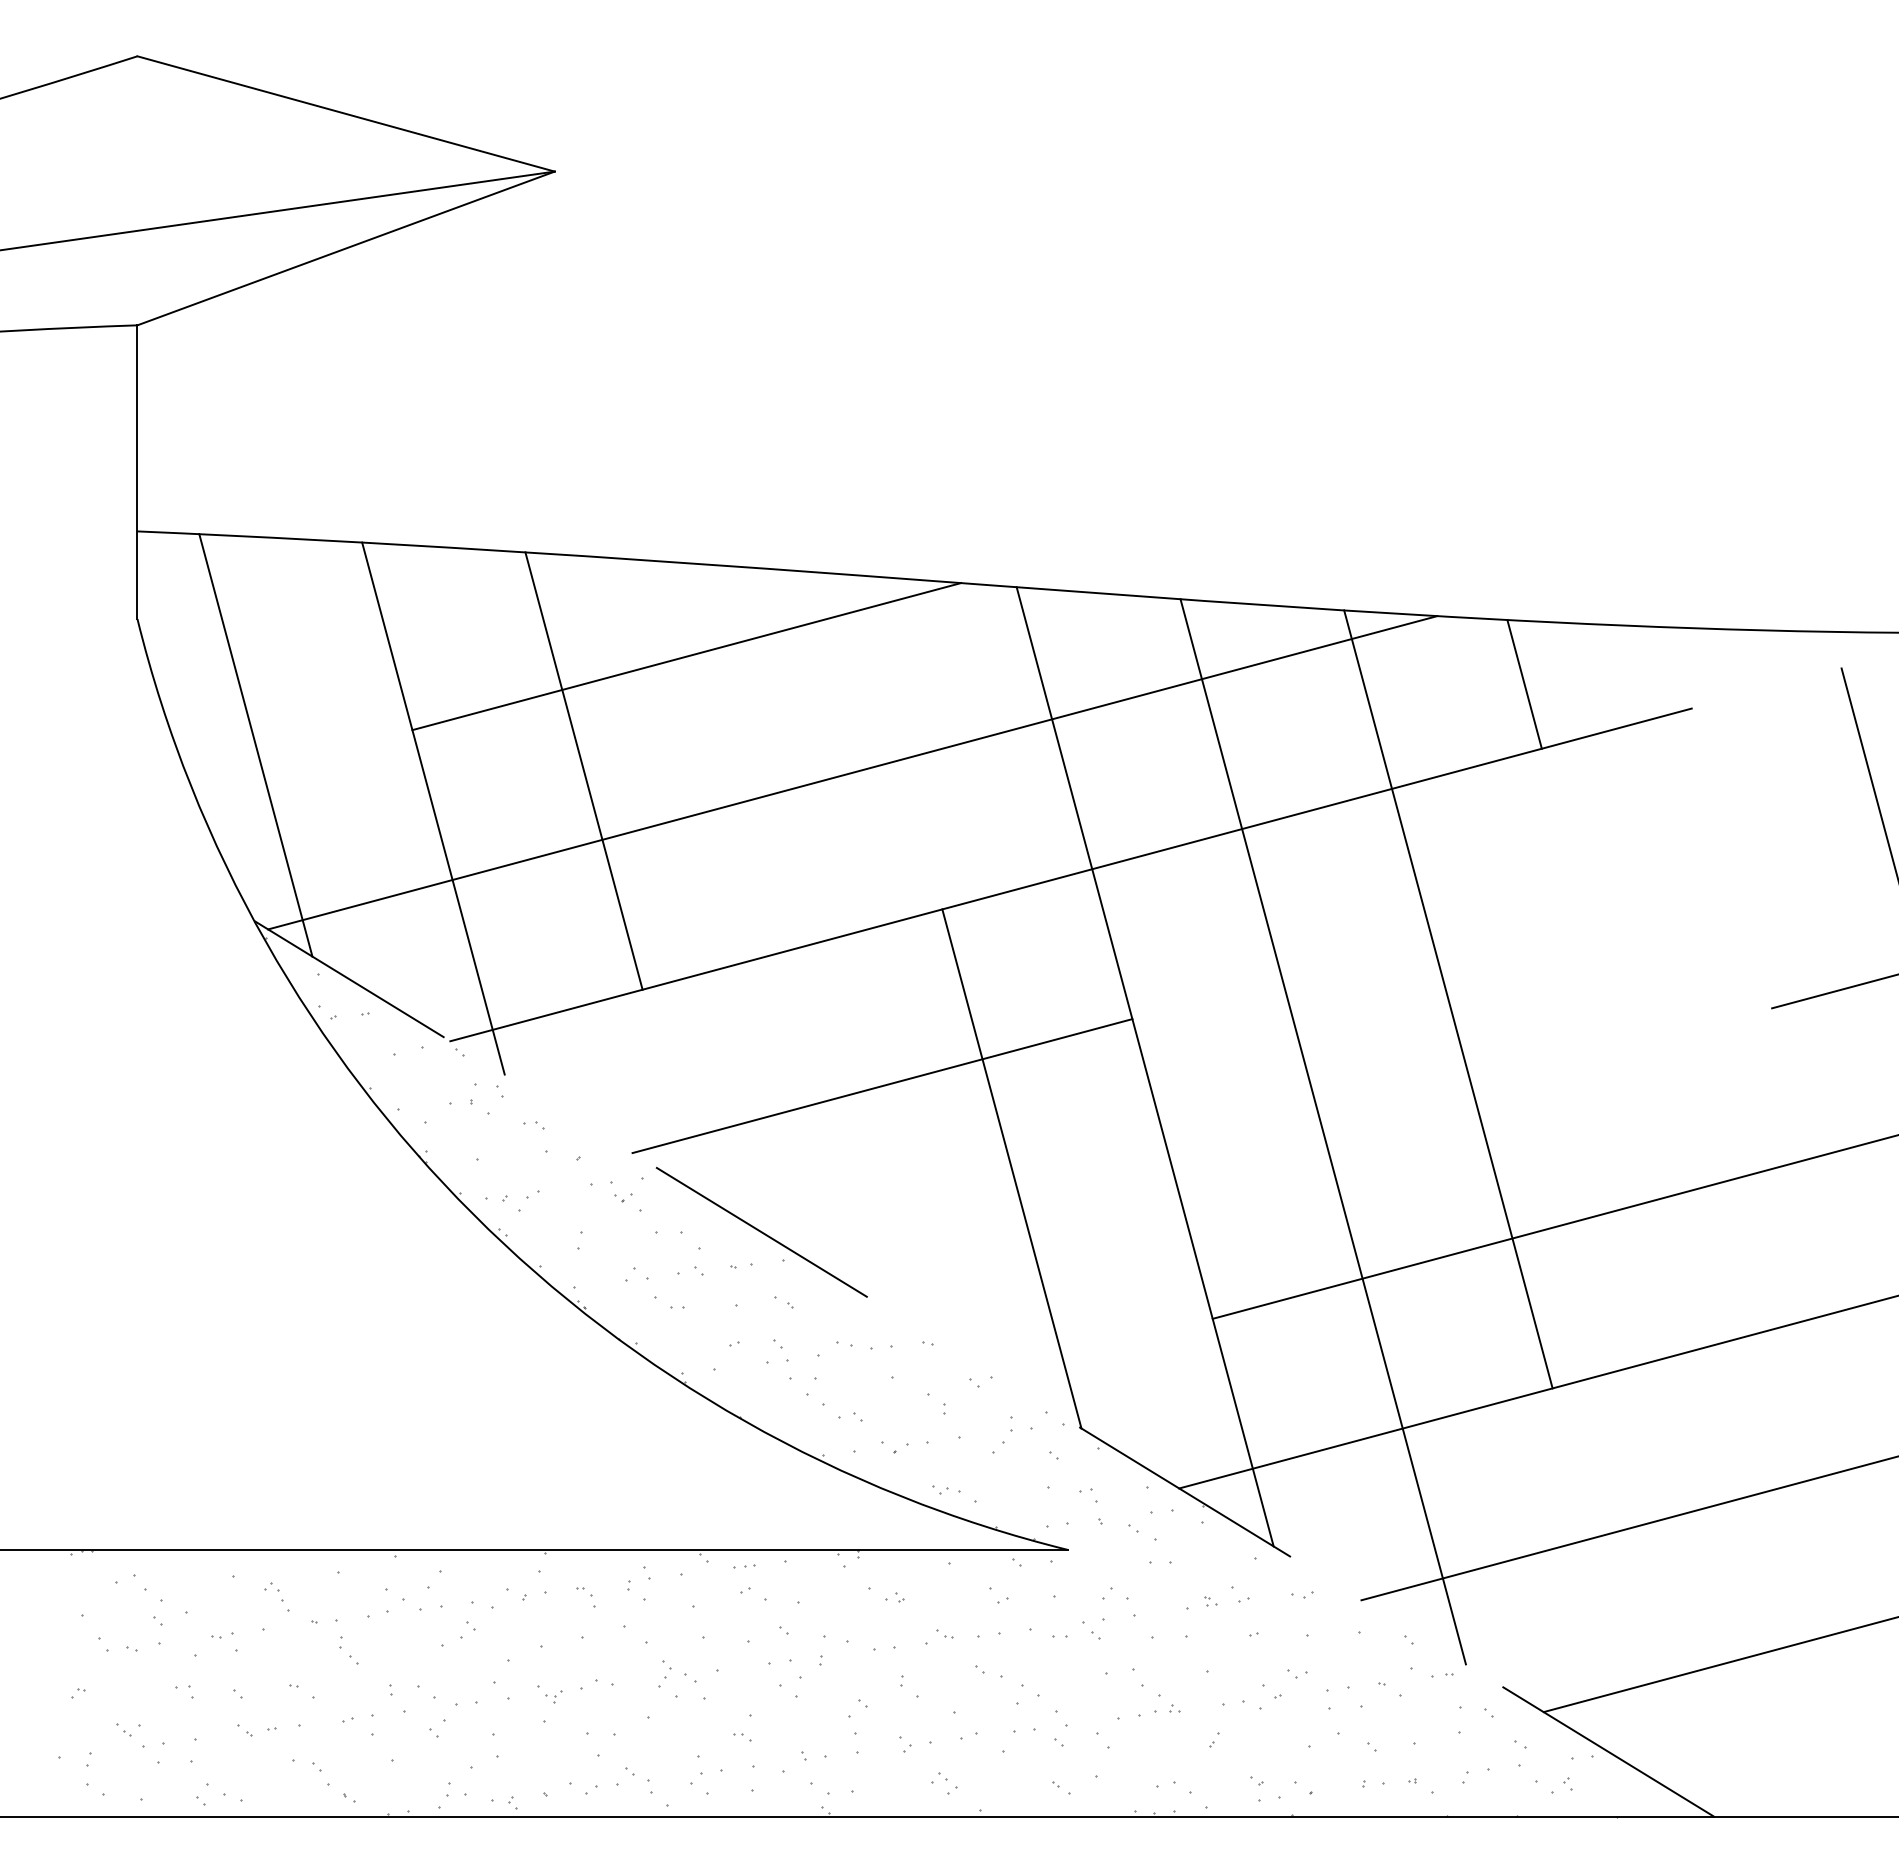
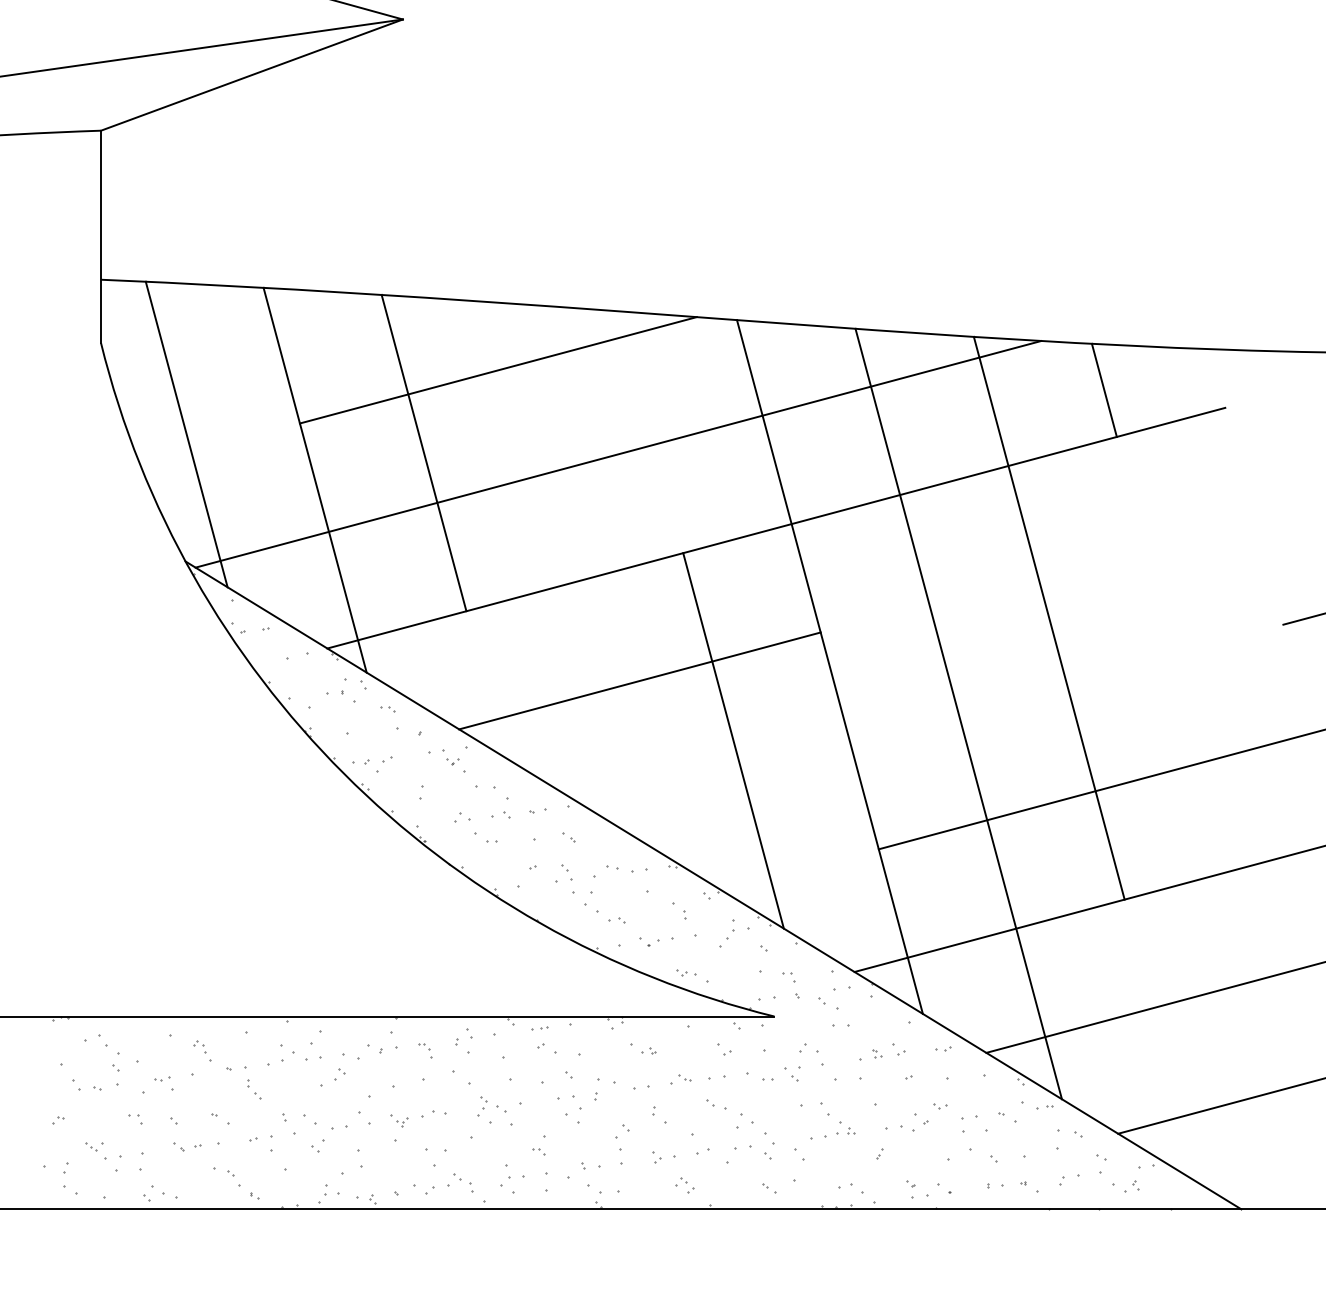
line: (983, 1368) -> (713, 885), dashed -> solid

